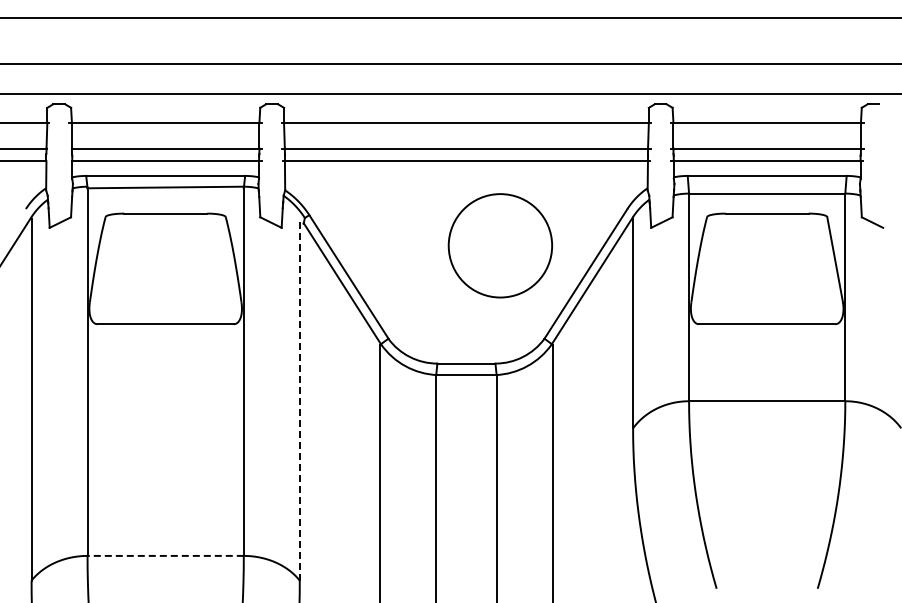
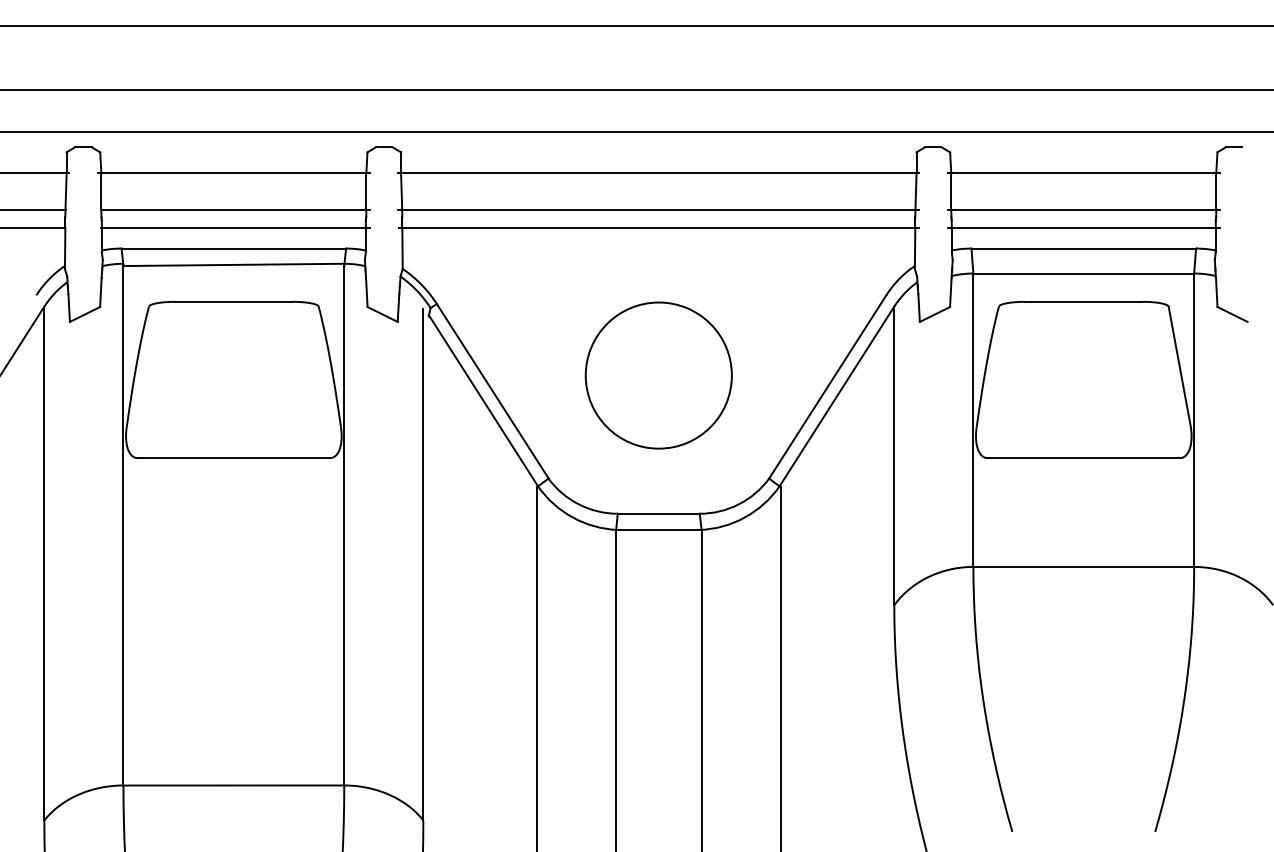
circle: (499, 245) -> (657, 375), moved
line: (299, 399) -> (422, 564), dashed -> solid
line: (165, 555) -> (233, 784), dashed -> solid

